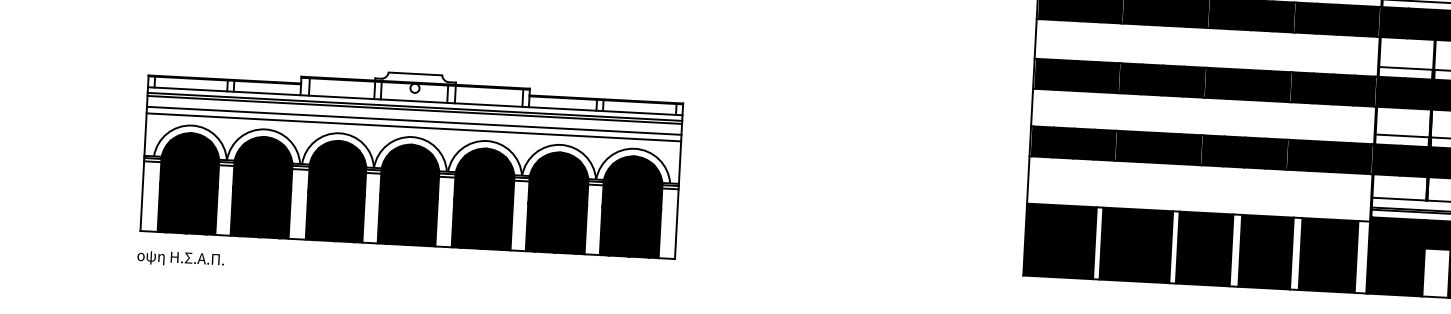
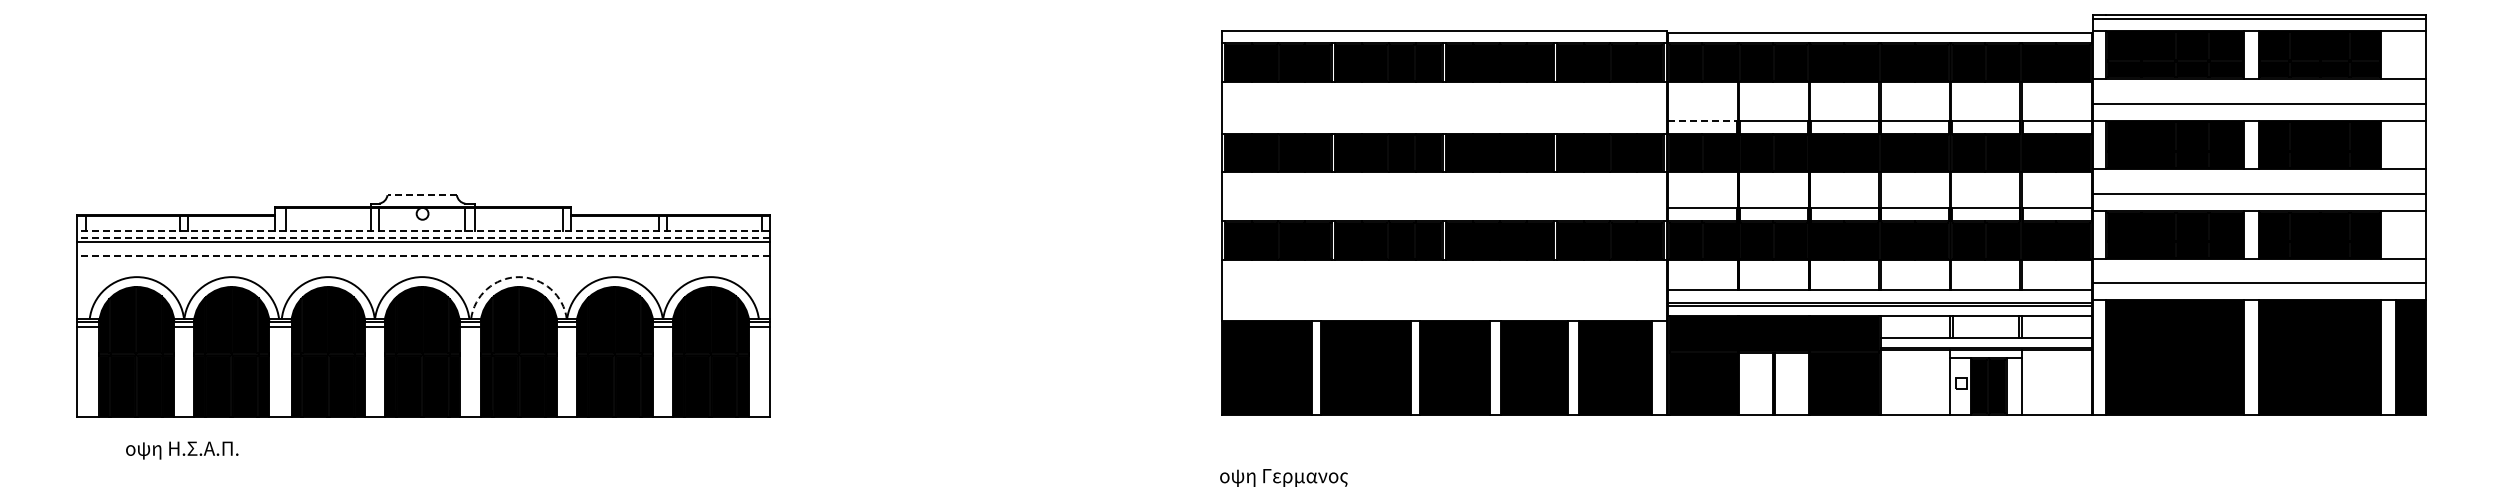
line: (1405, 68) -> (1702, 120), solid -> dashed
line: (415, 74) -> (422, 195), solid -> dashed
line: (415, 101) -> (423, 230), solid -> dashed
line: (414, 106) -> (423, 237), solid -> dashed
line: (414, 120) -> (423, 255), solid -> dashed
line: (413, 127) -> (423, 264), removed
arc: (486, 141) -> (518, 277), solid -> dashed
text: (180, 259) -> (182, 450), moved

